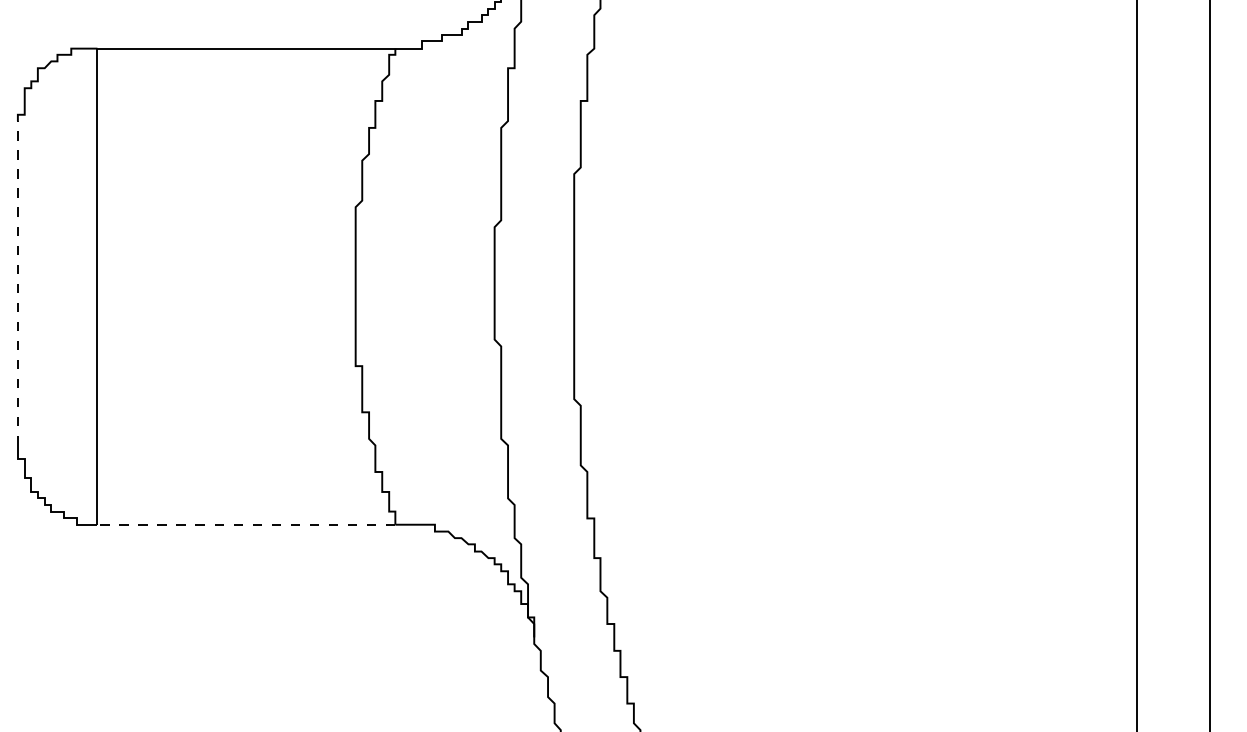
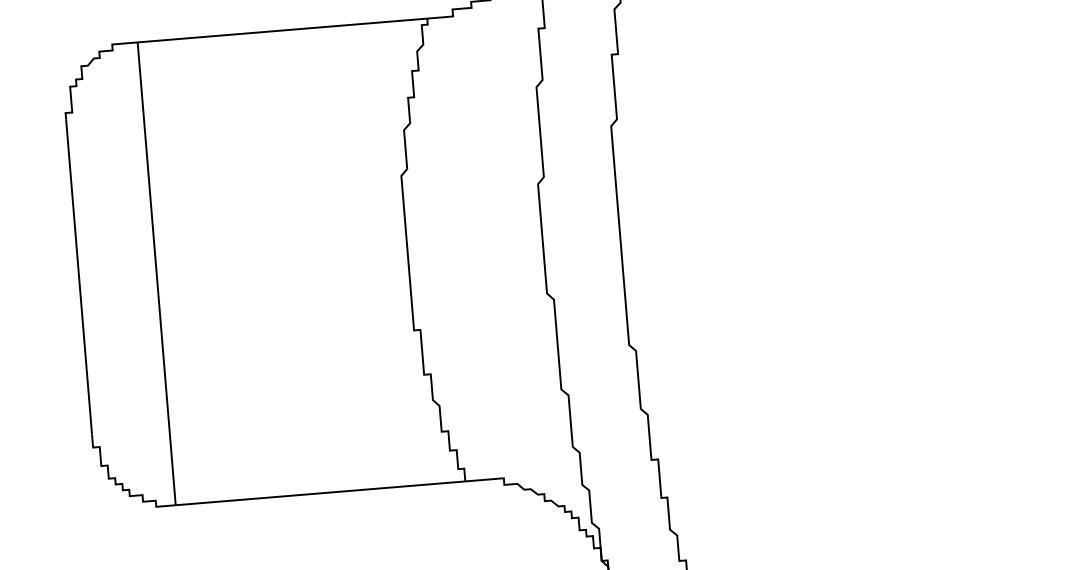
line: (17, 282) -> (78, 276), dashed -> solid
line: (246, 524) -> (320, 493), dashed -> solid

